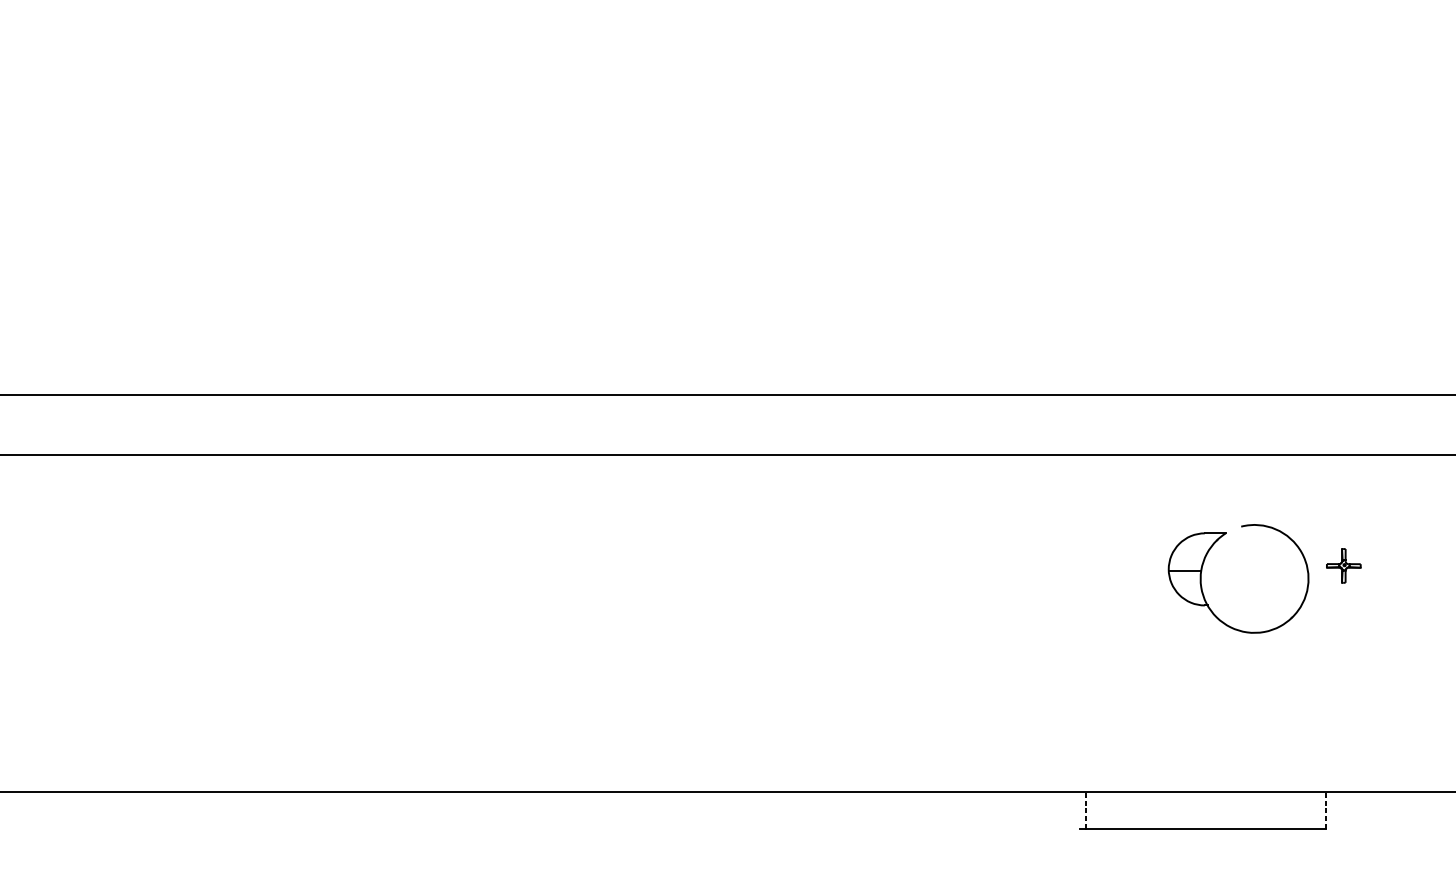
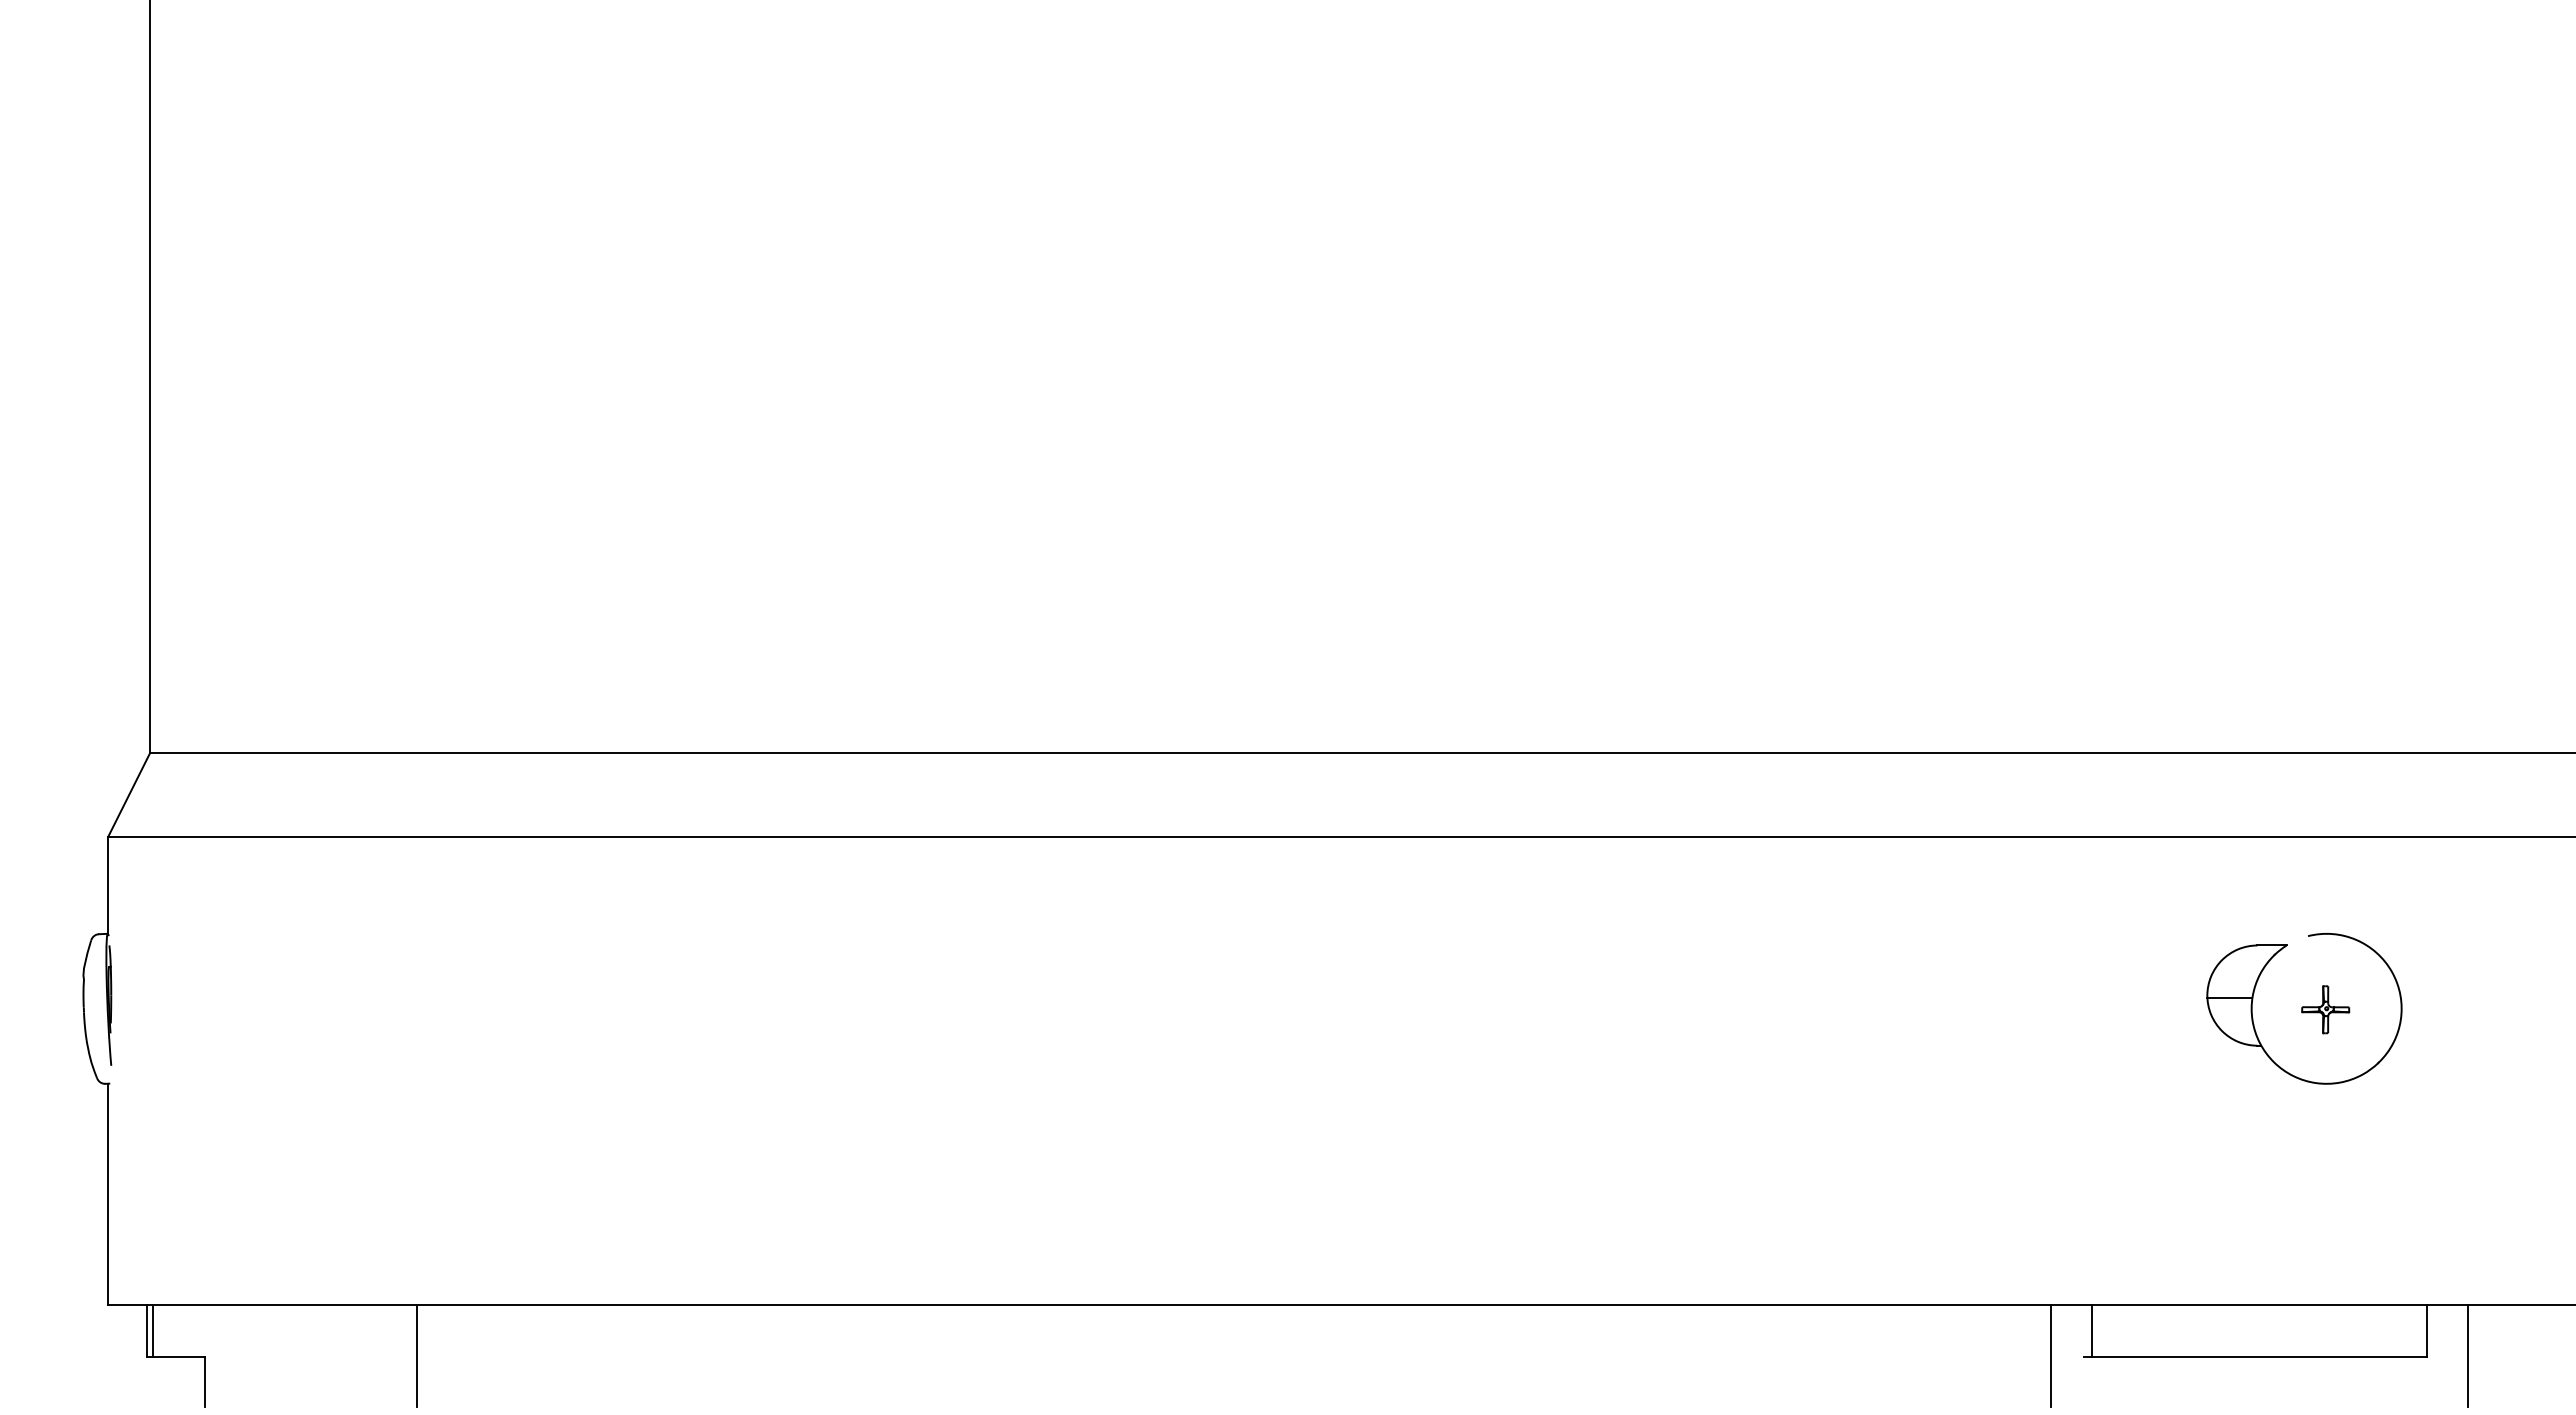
part: (1343, 565) -> (2325, 1009), moved
line: (1086, 810) -> (2092, 1330), dashed -> solid
line: (1326, 810) -> (2426, 1330), dashed -> solid
line: (1055, 828) -> (2050, 1355), added
line: (1356, 828) -> (2468, 1355), added

